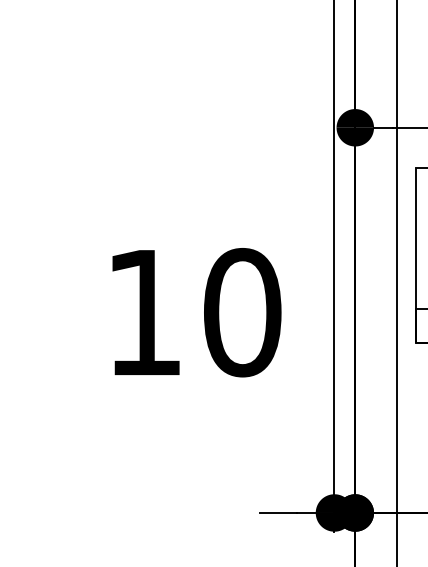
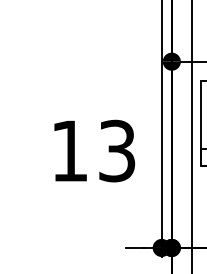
text: (242, 311) -> (117, 150), 10 -> 13

